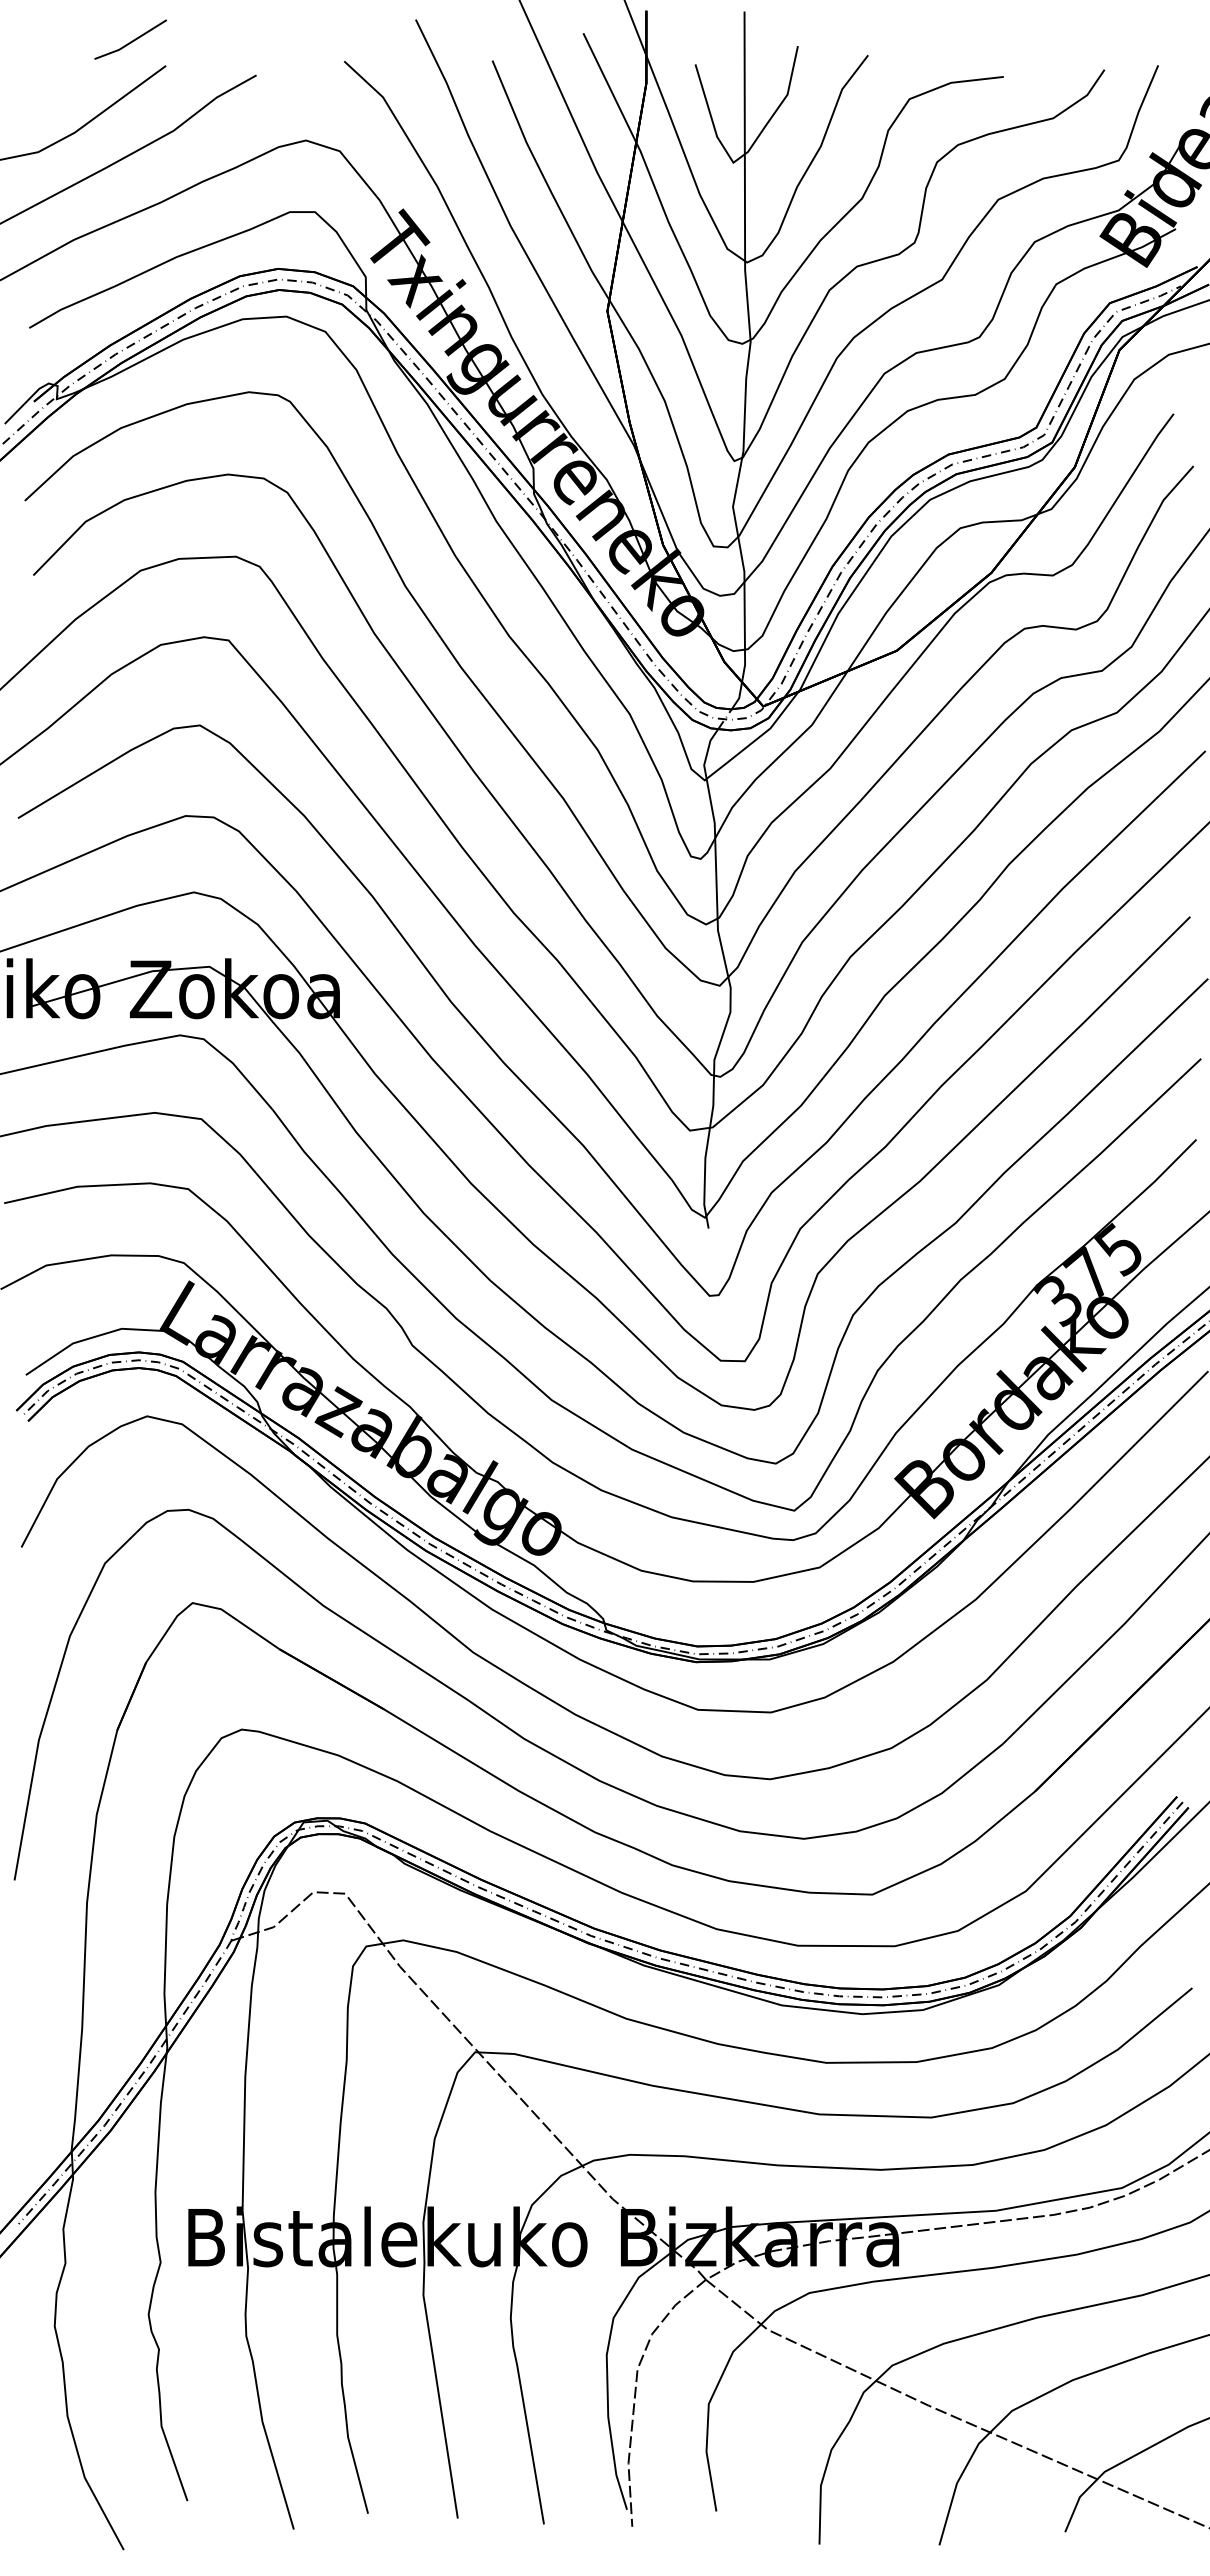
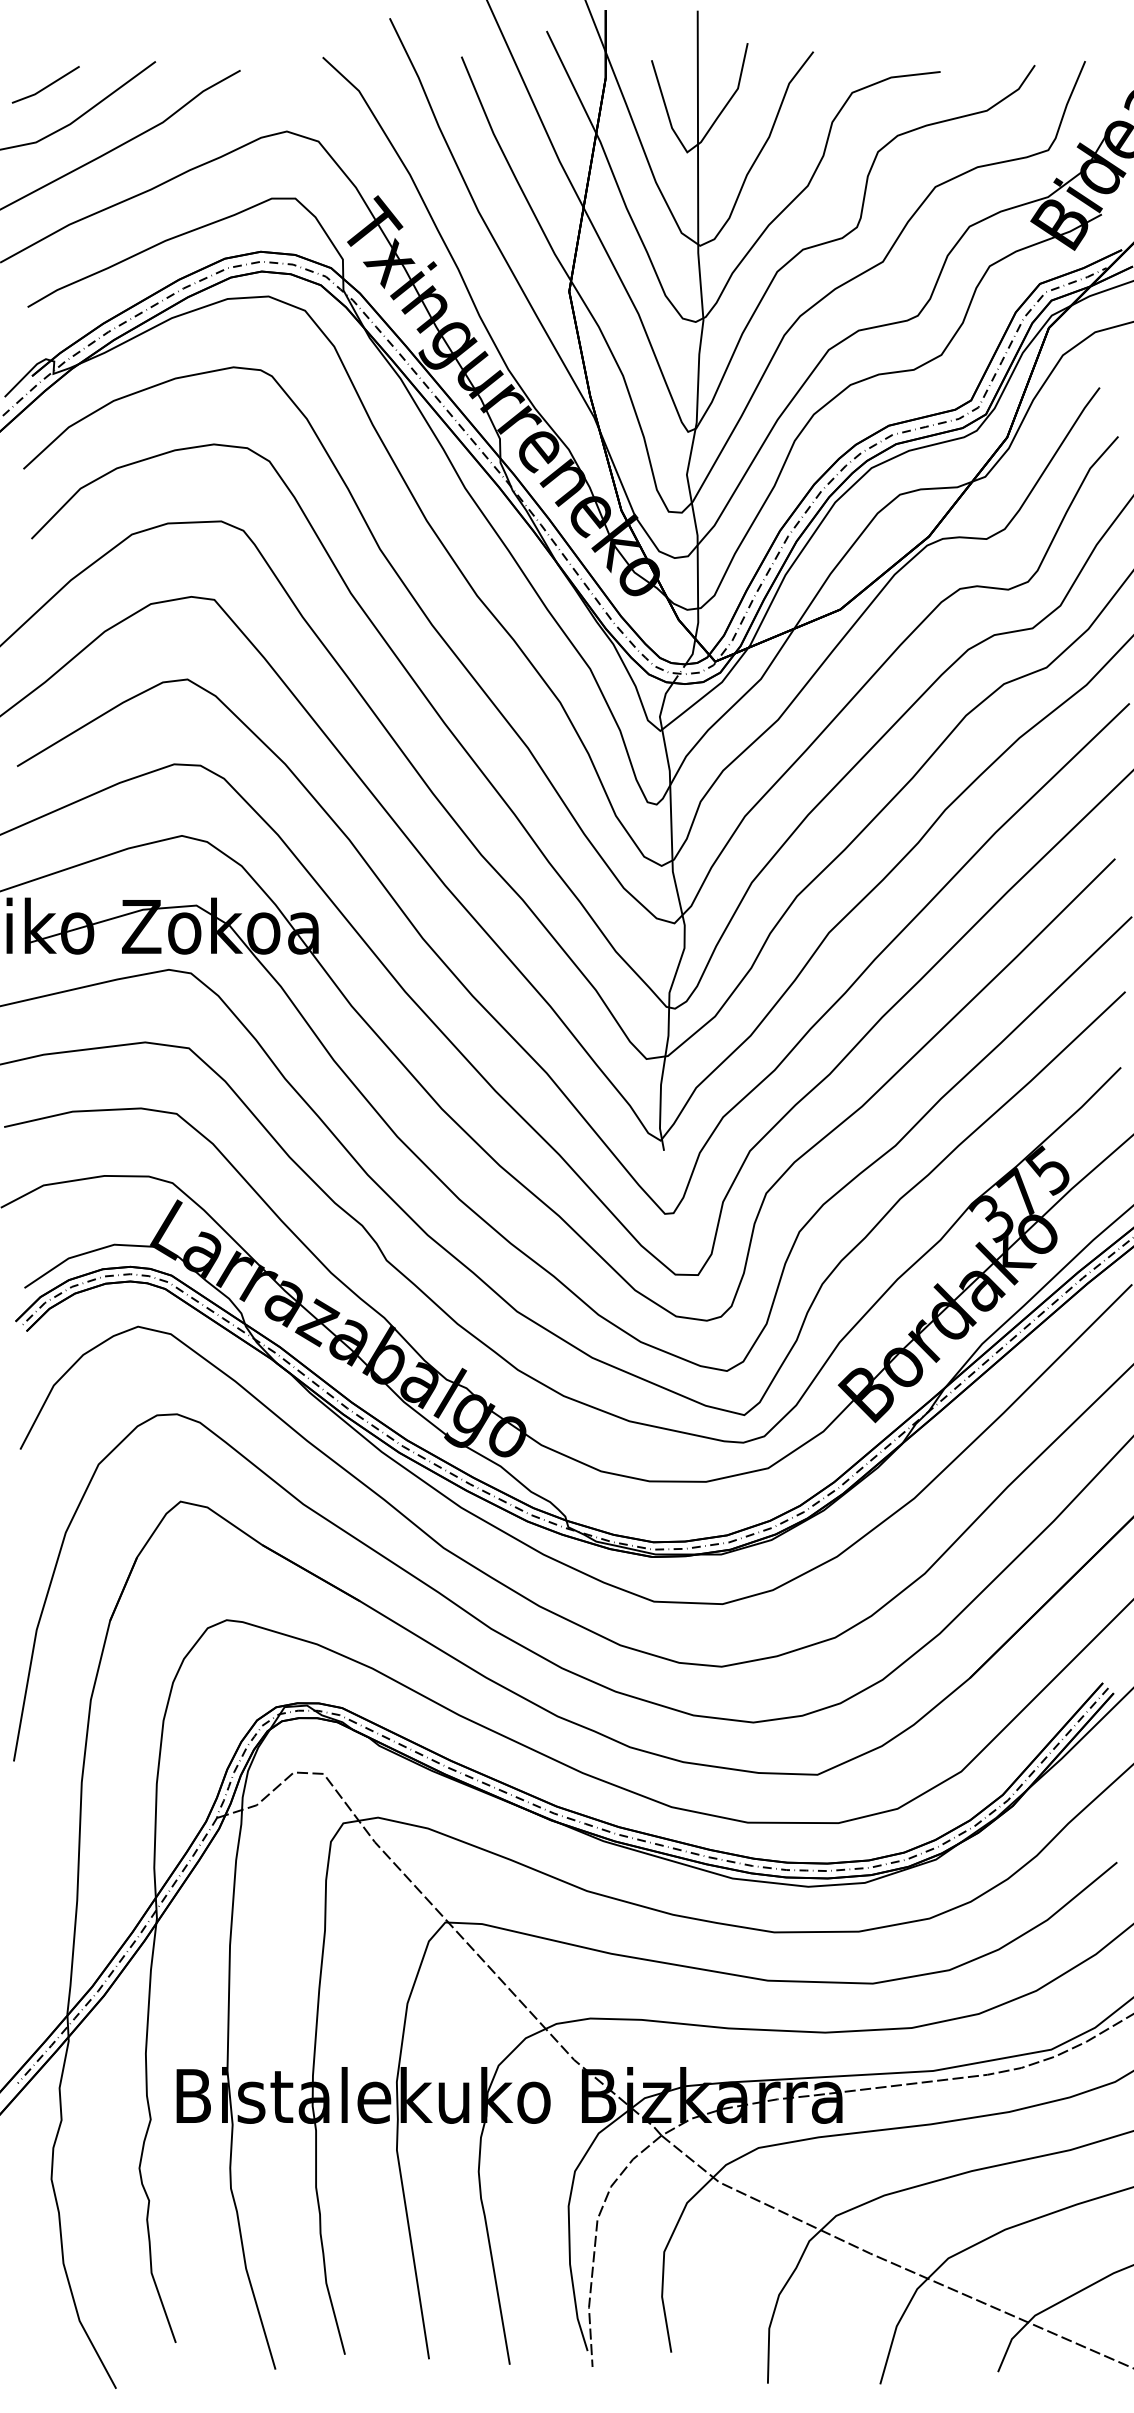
line: (130, 41) -> (45, 86), moved

